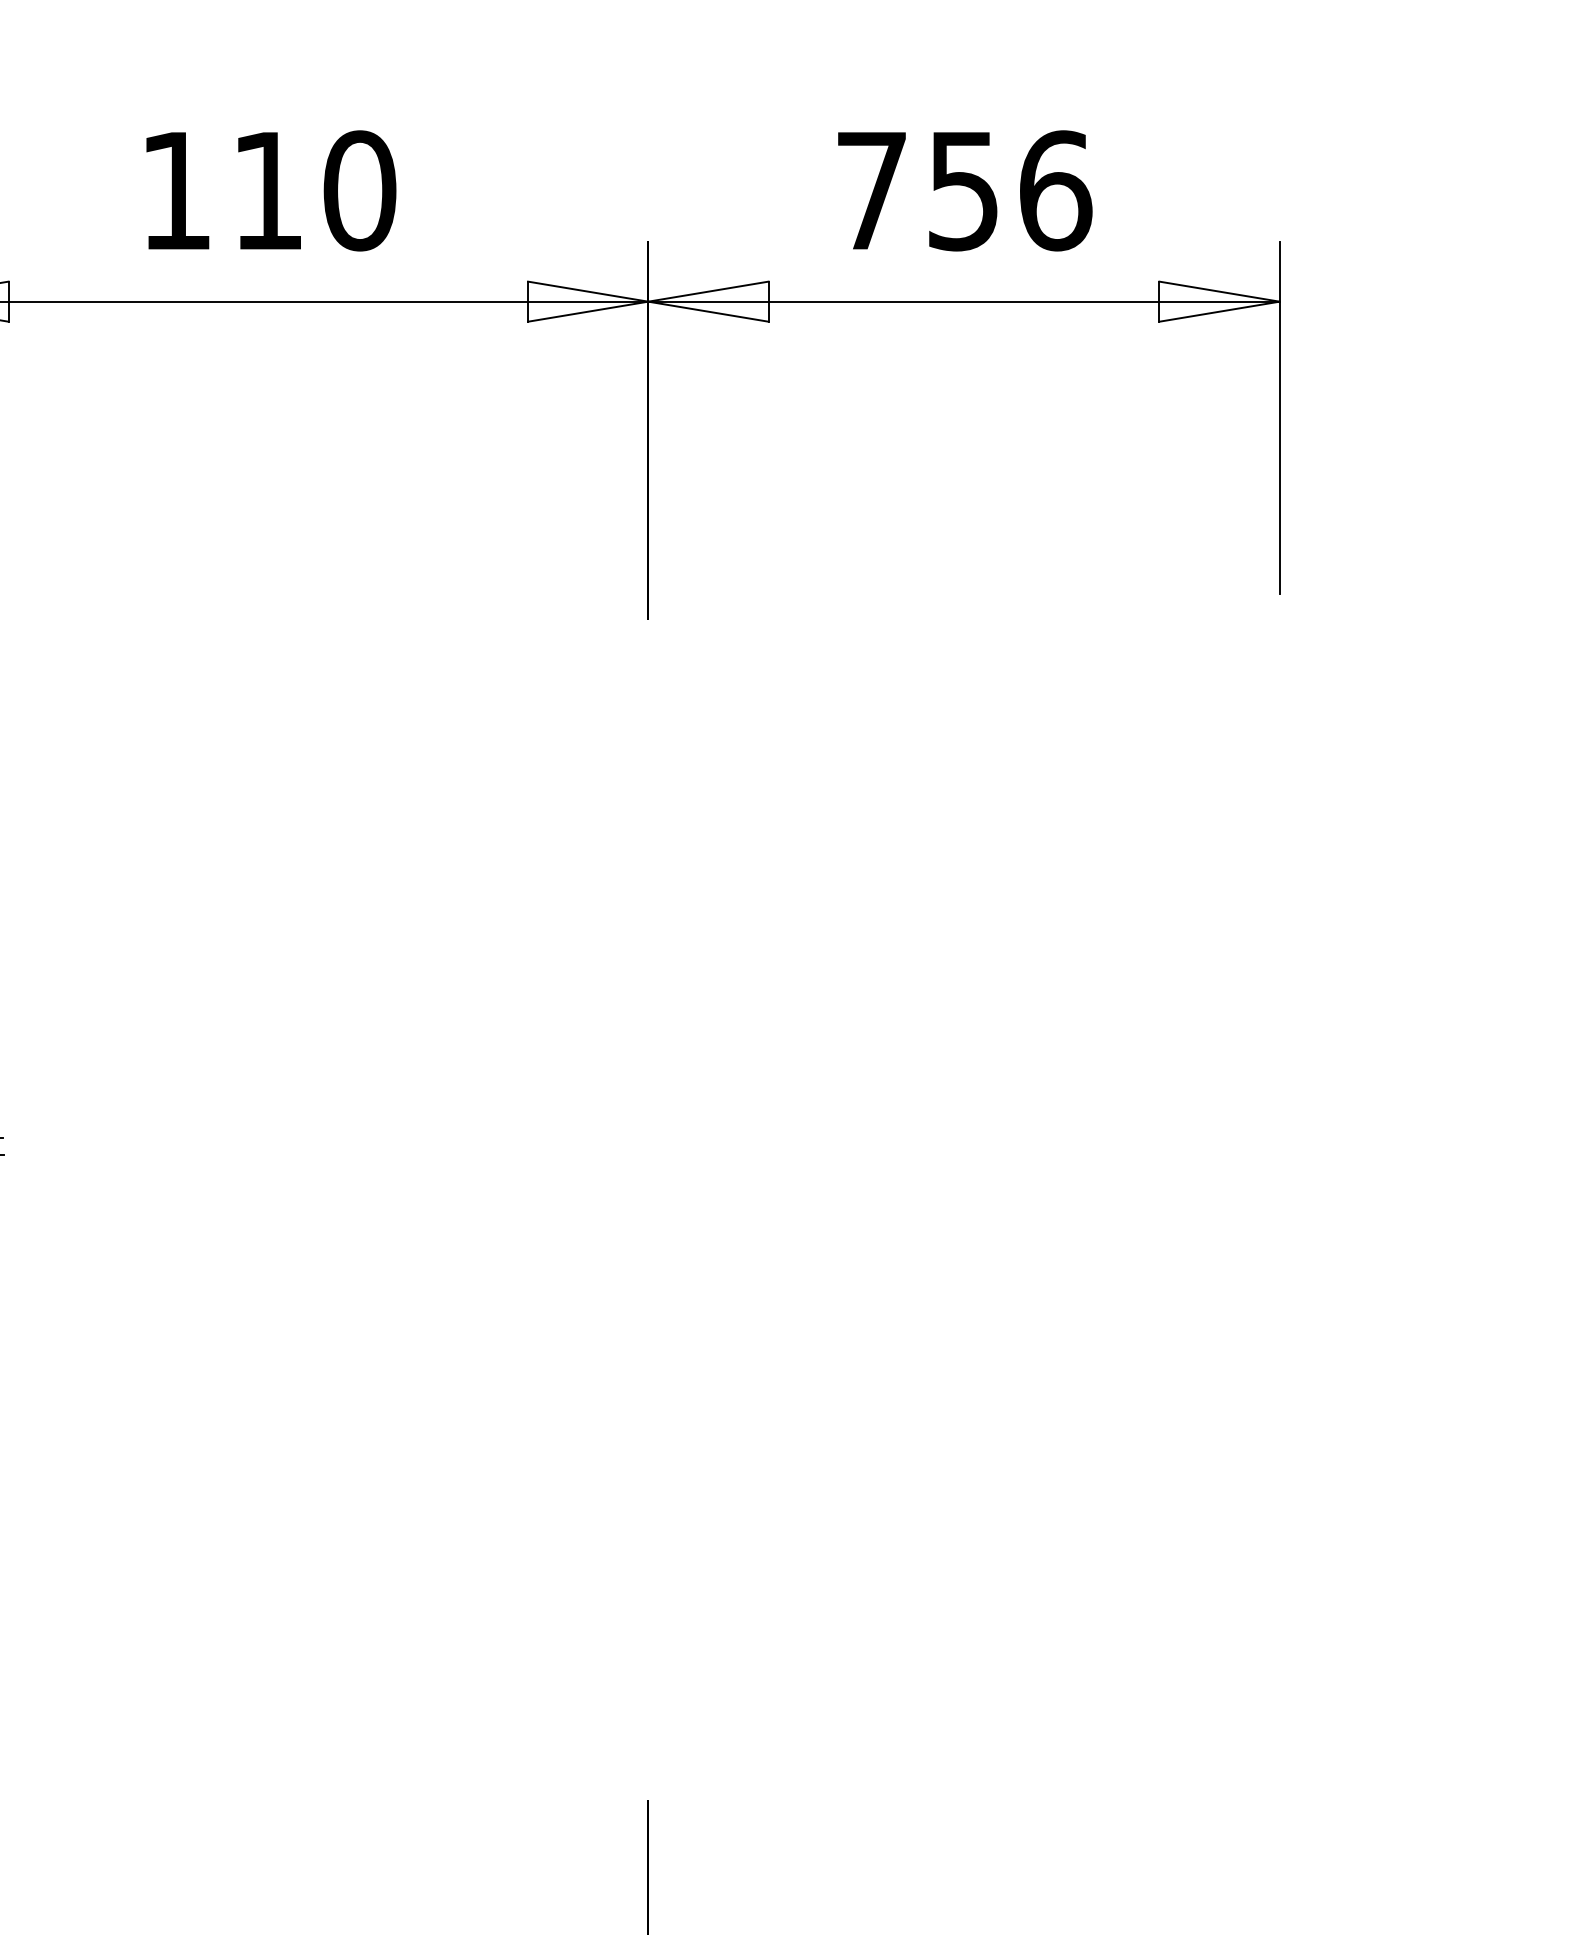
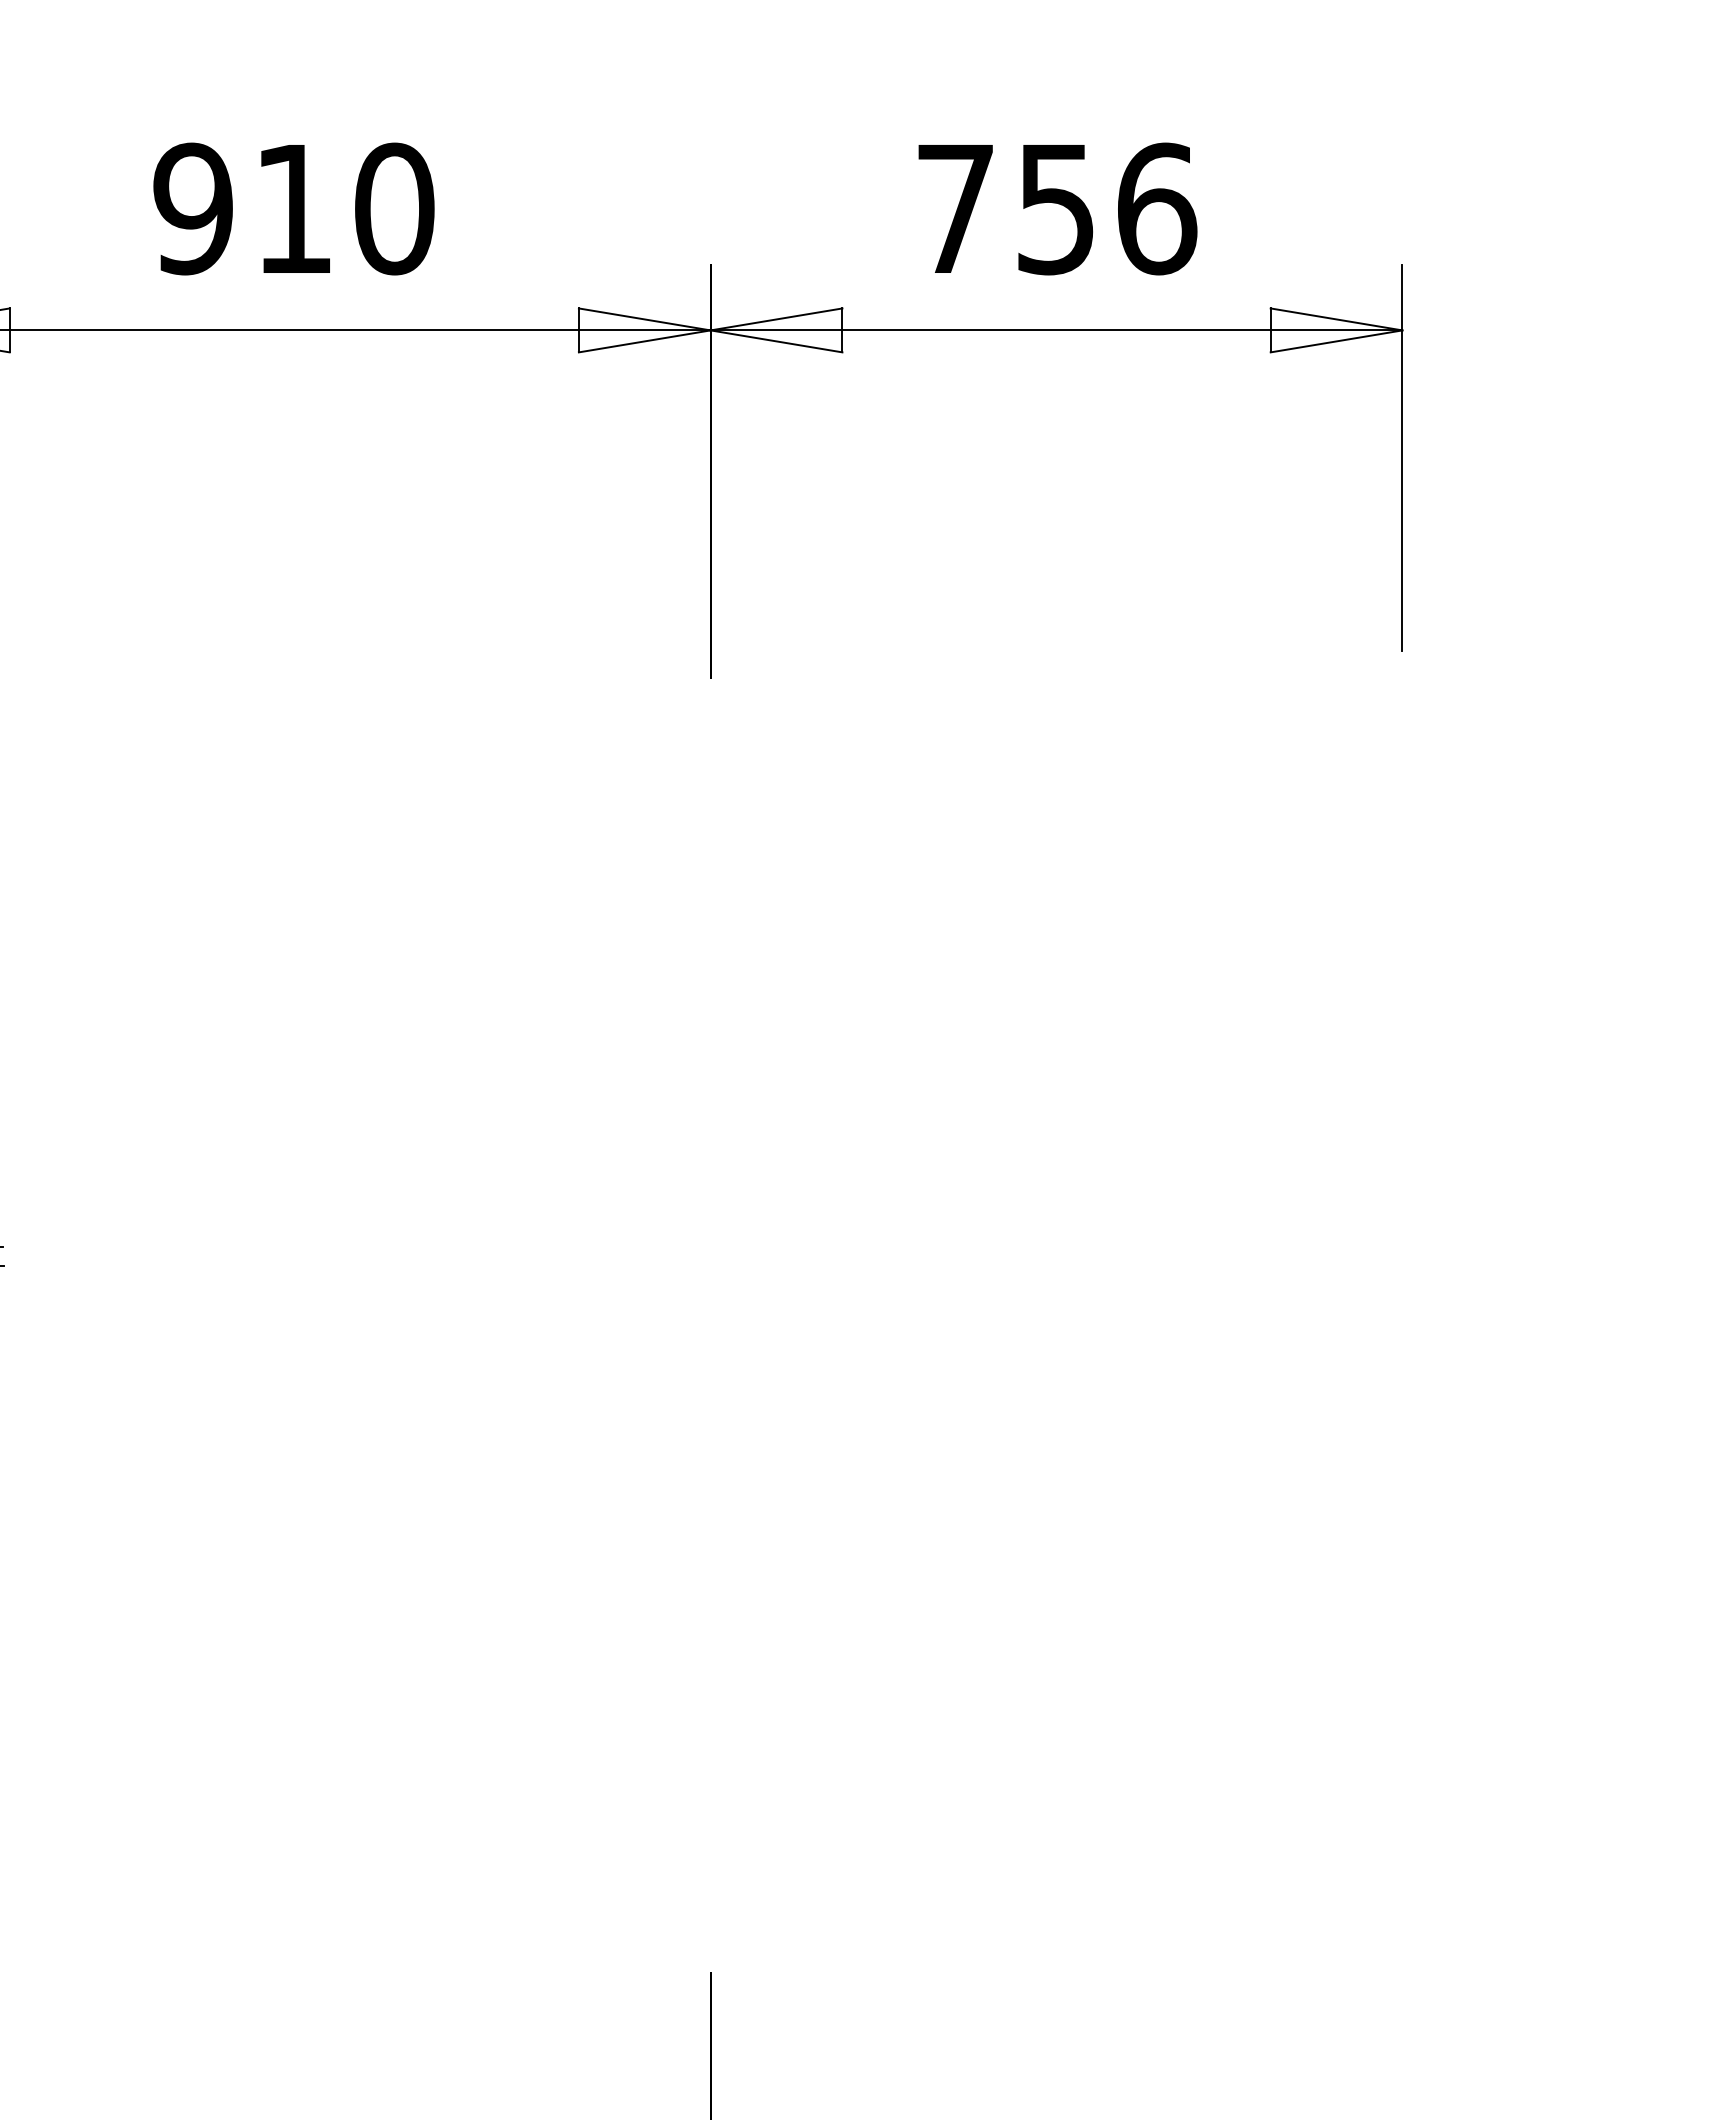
text: (175, 190) -> (192, 208), 110 -> 910

